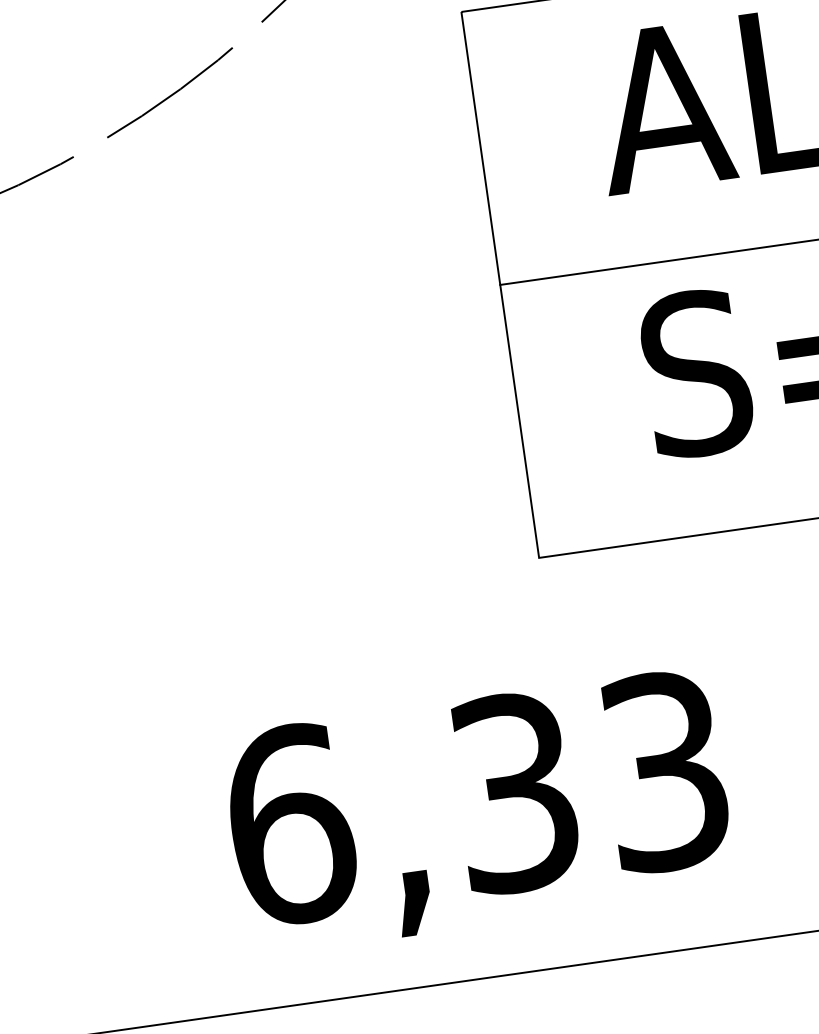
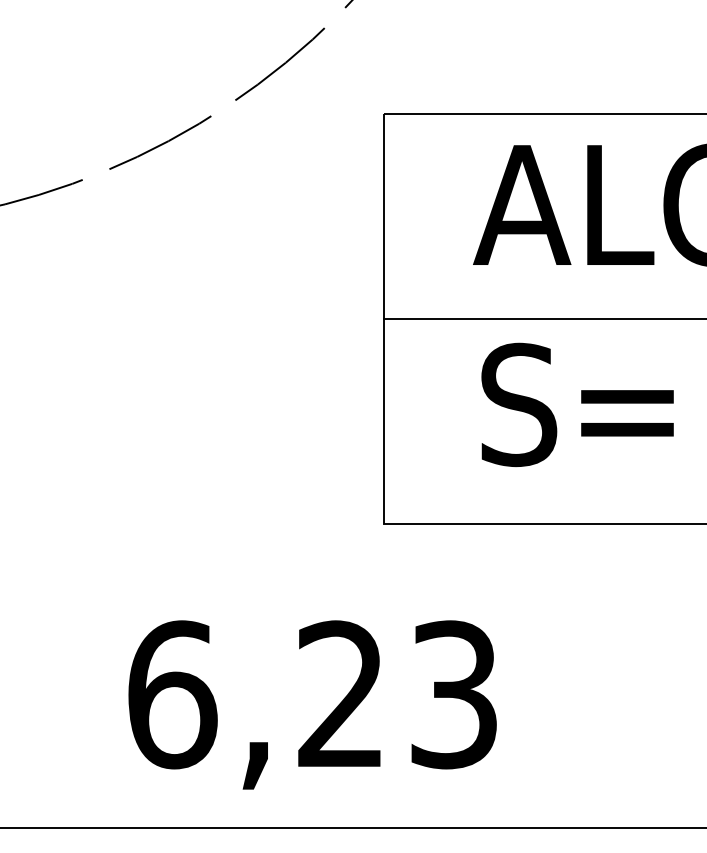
text: (513, 792) -> (340, 694), 6,33 -> 6,23

